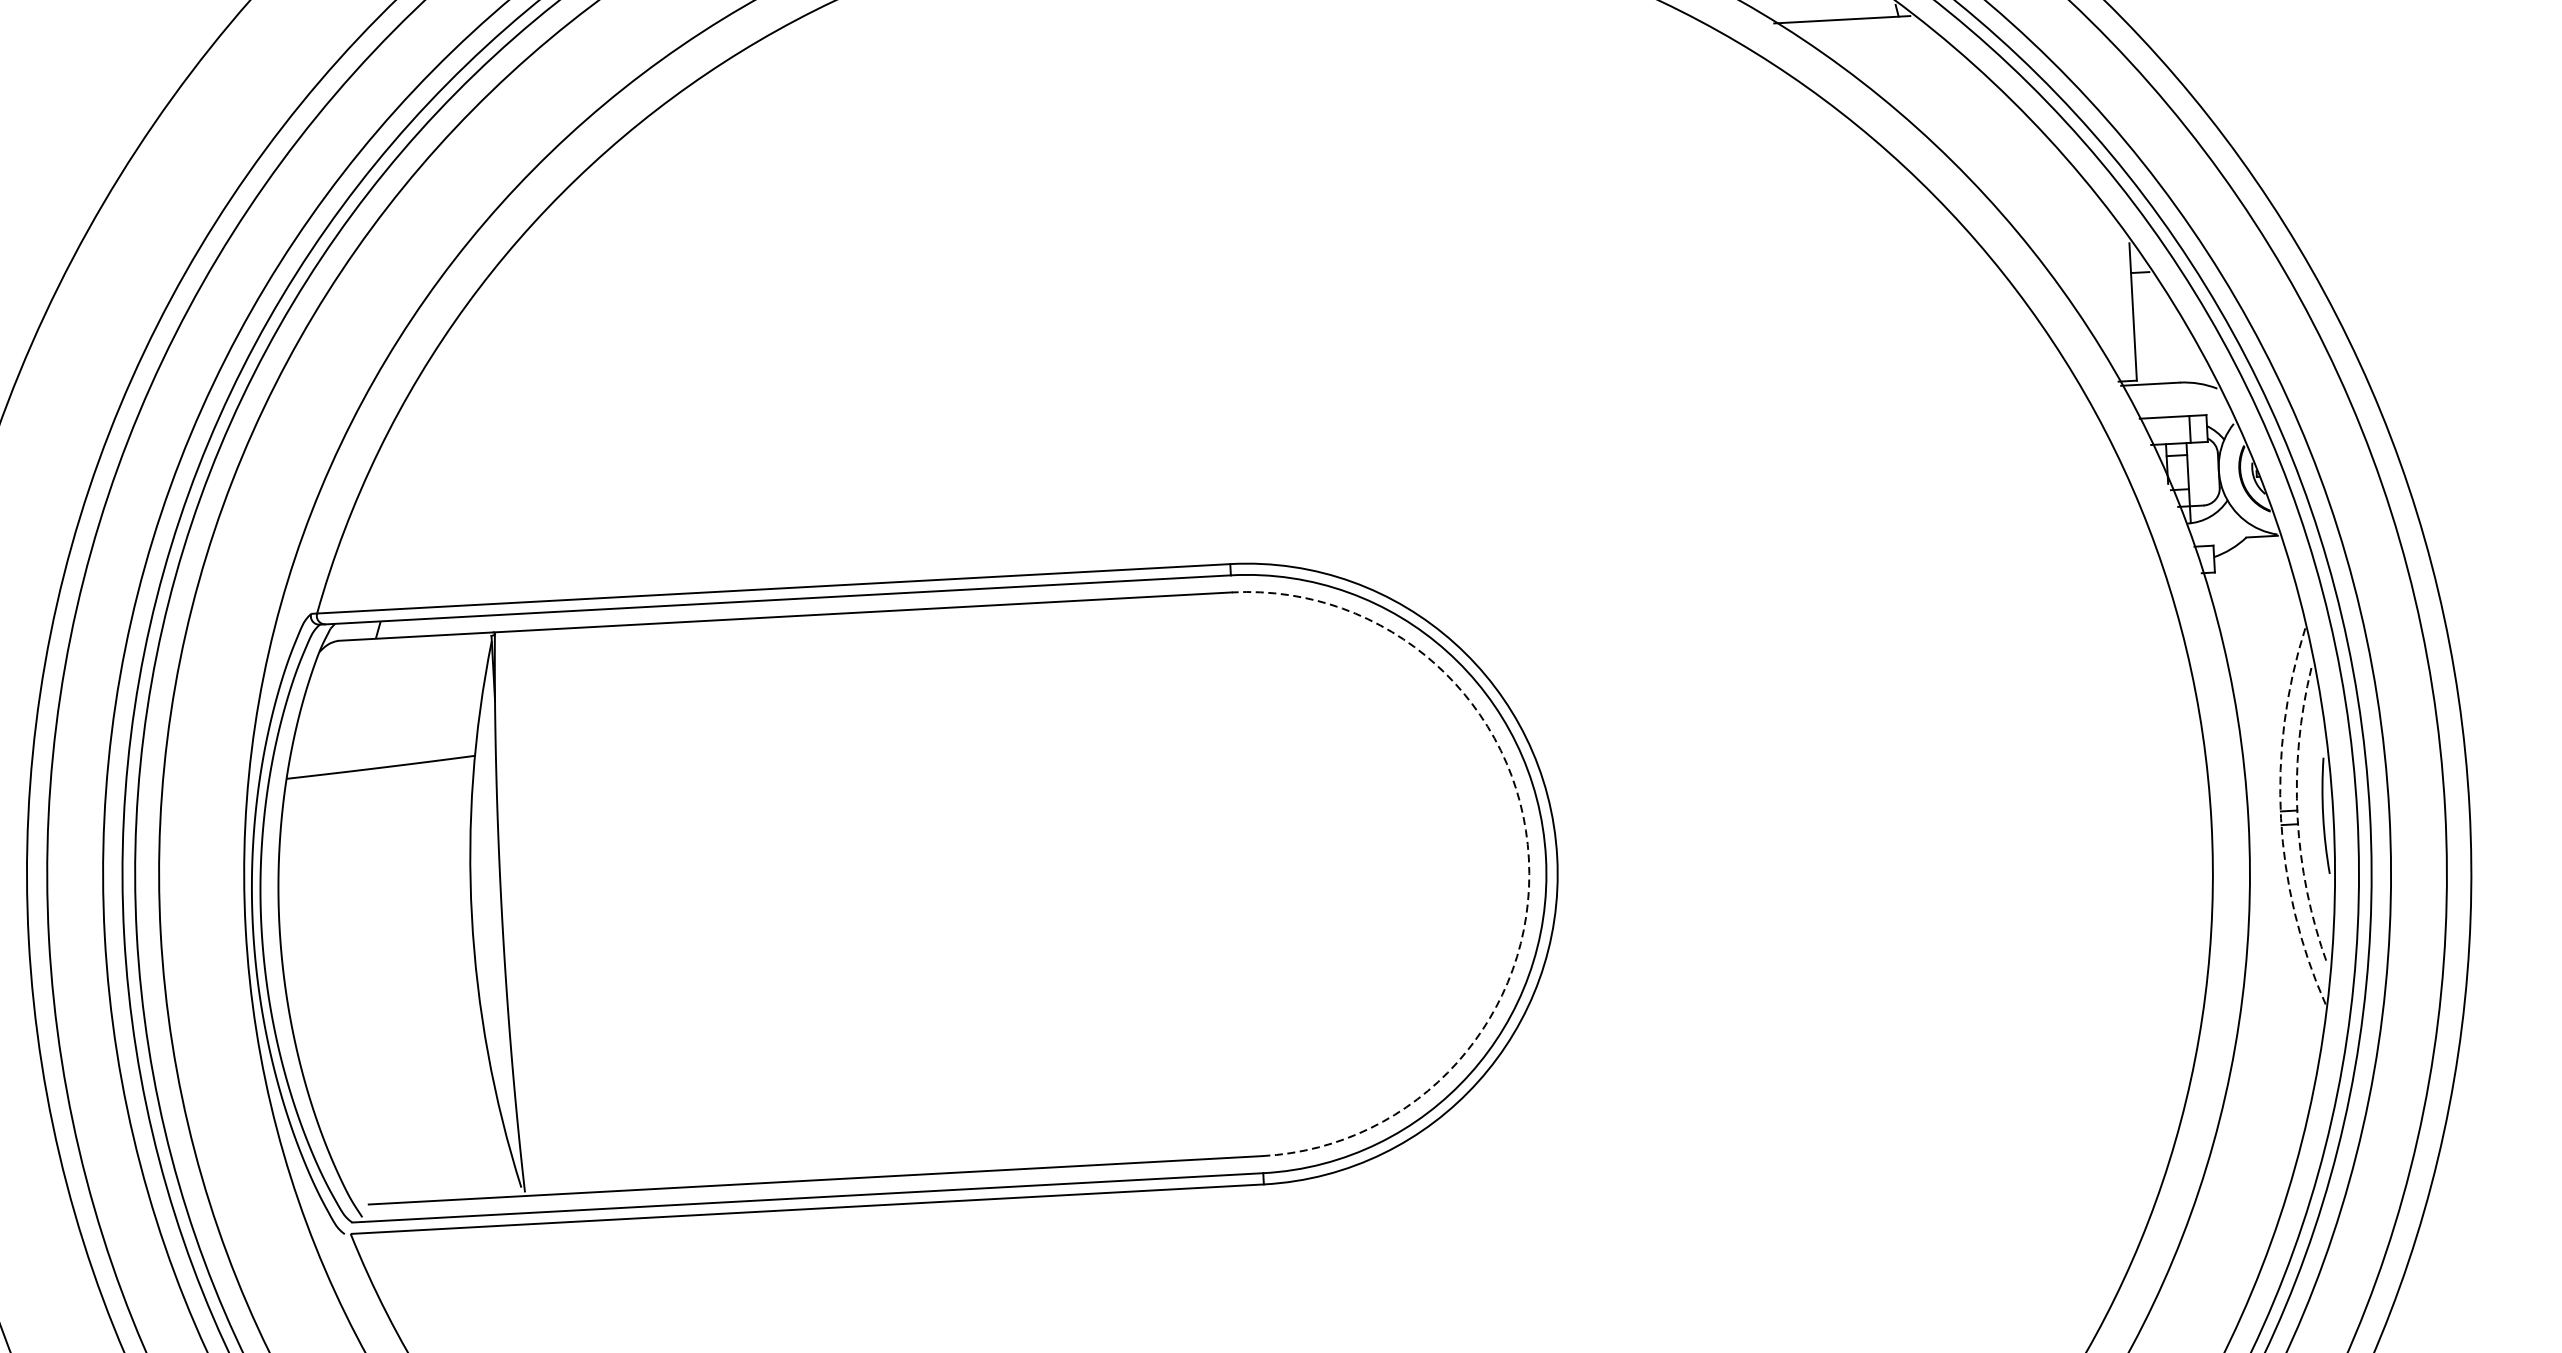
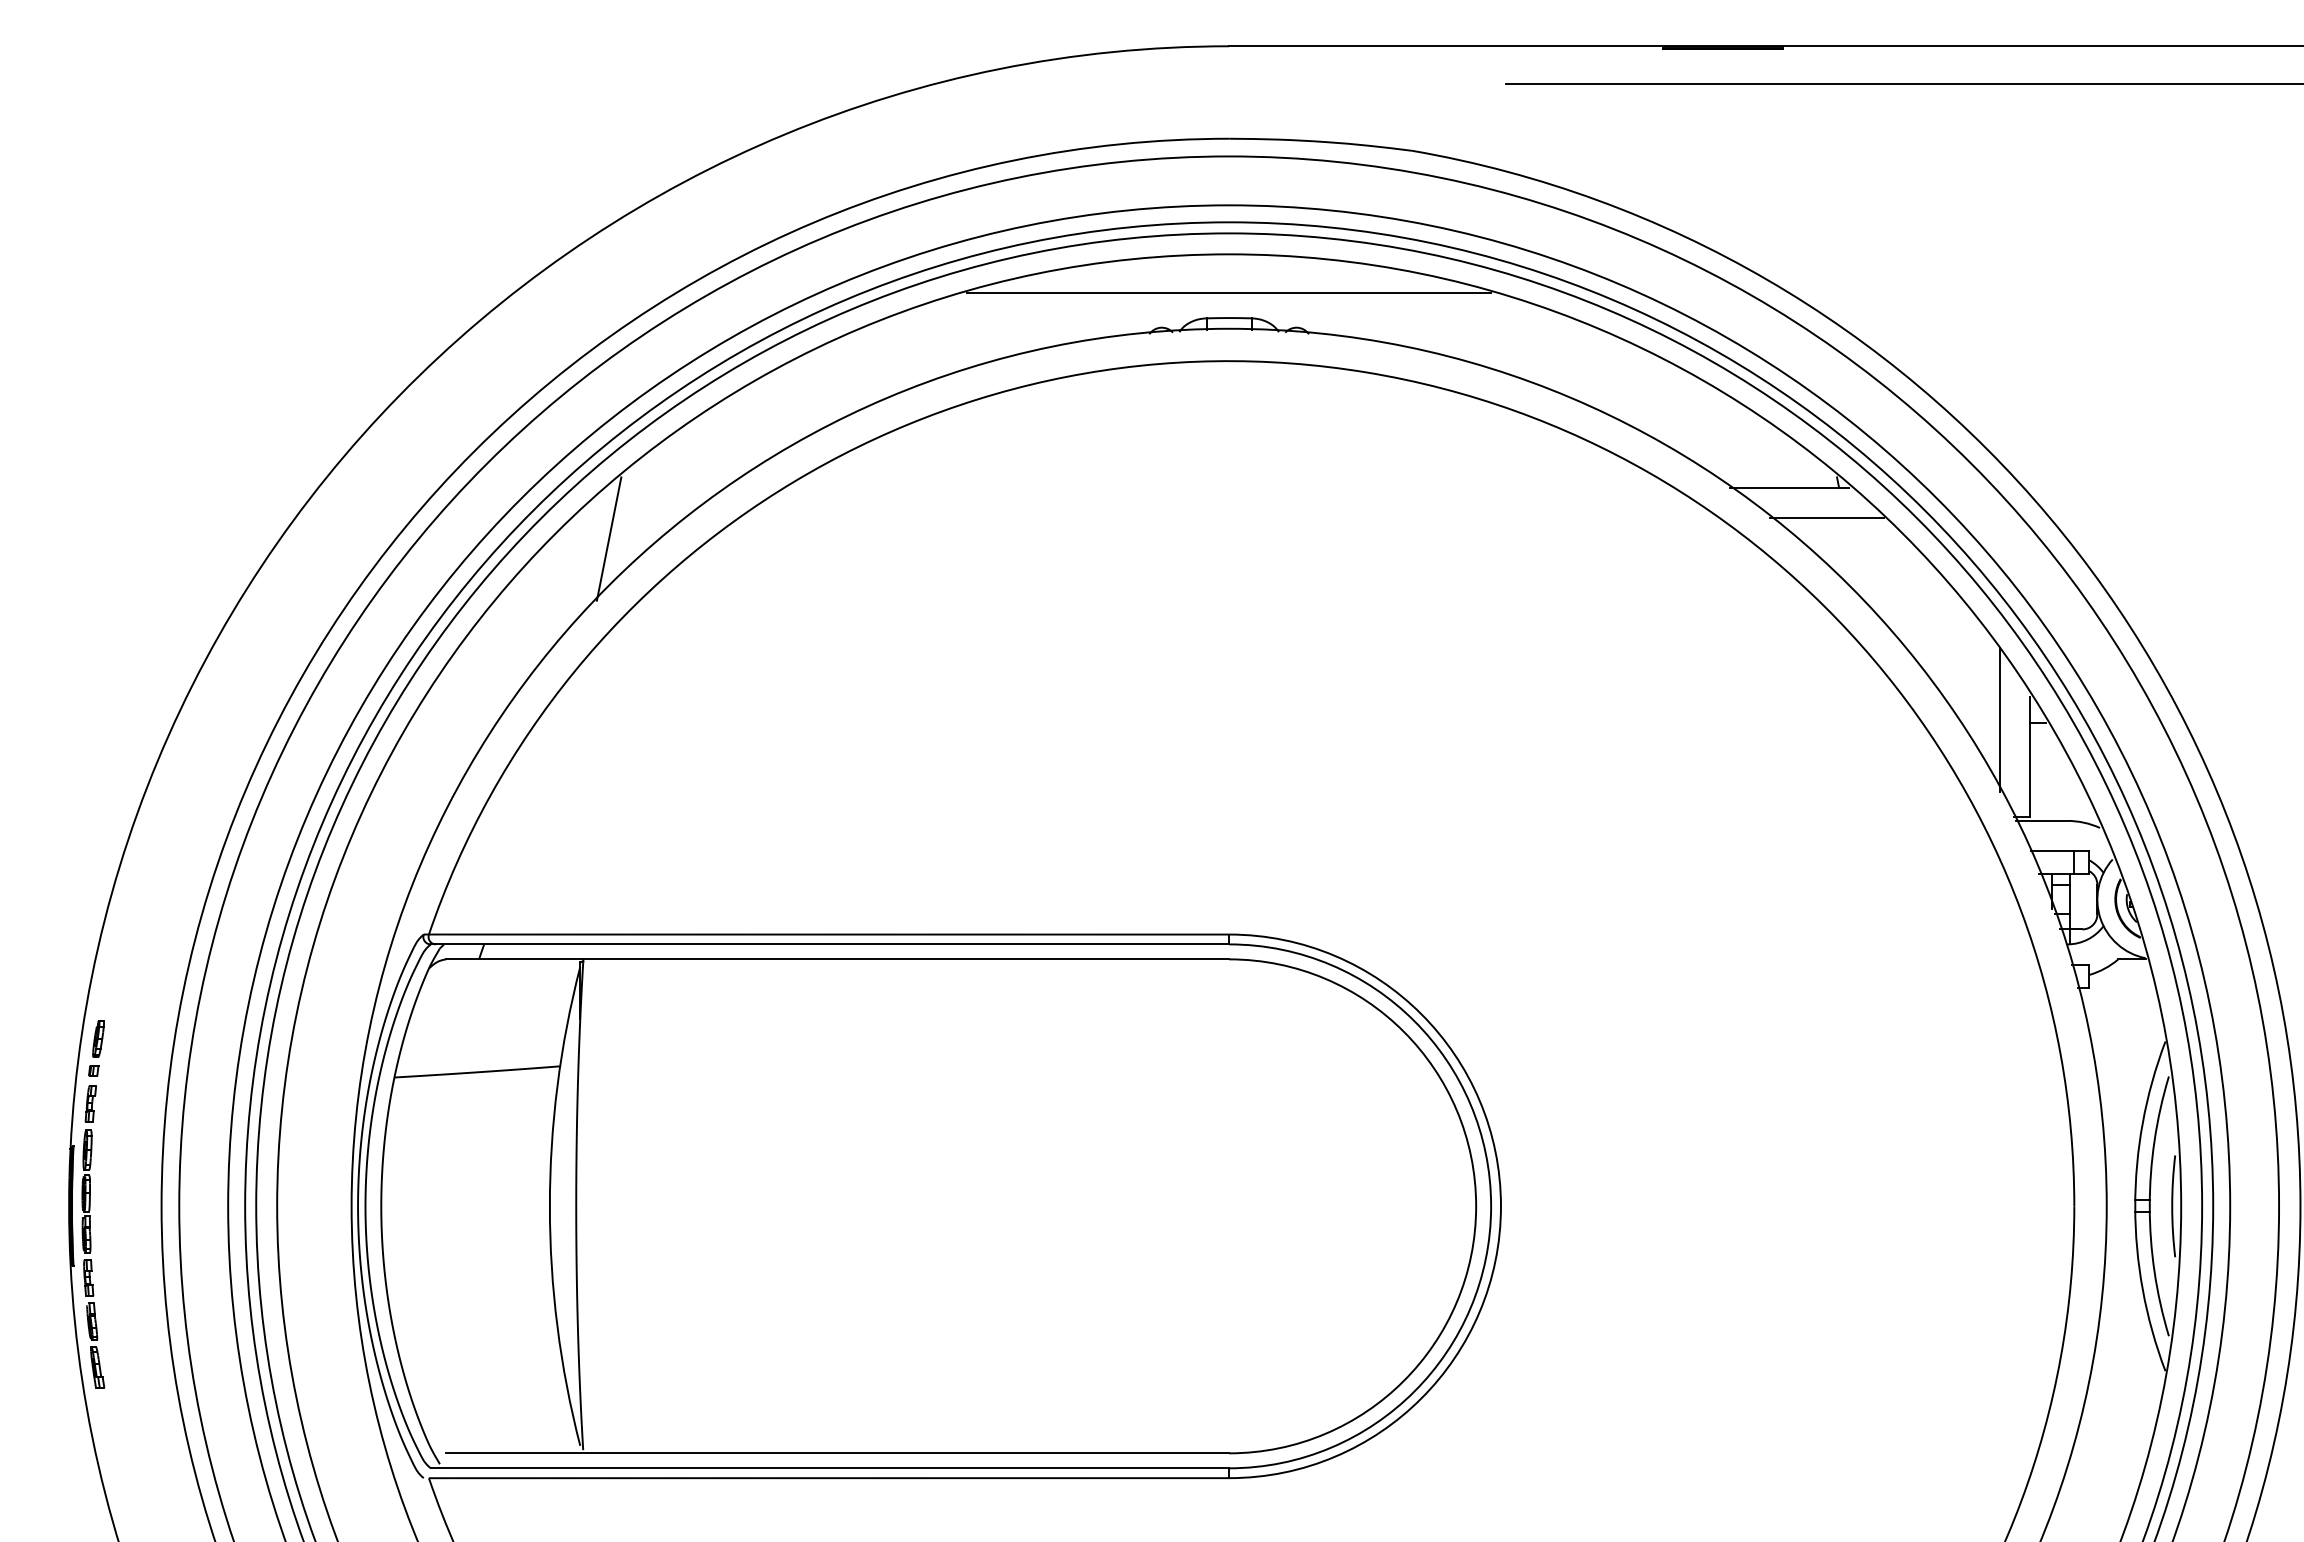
line: (1887, 51) -> (1827, 517), added
line: (497, 150) -> (608, 538), added
line: (2097, 271) -> (2000, 719), added
arc: (2297, 817) -> (2149, 1206), dashed -> solid
arc: (2281, 818) -> (2135, 1206), dashed -> solid
arc: (1529, 859) -> (1476, 1206), dashed -> solid

